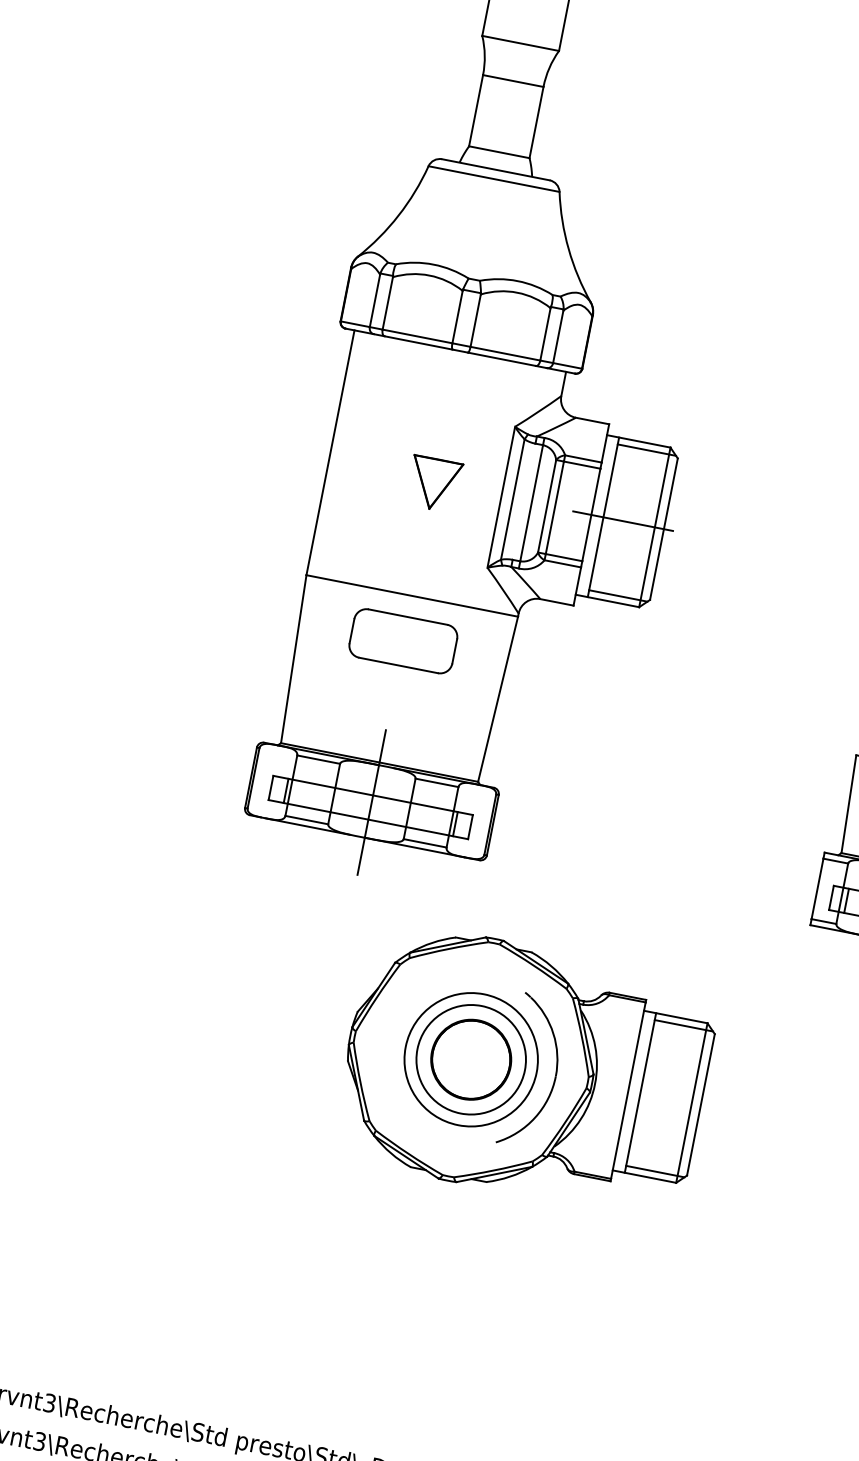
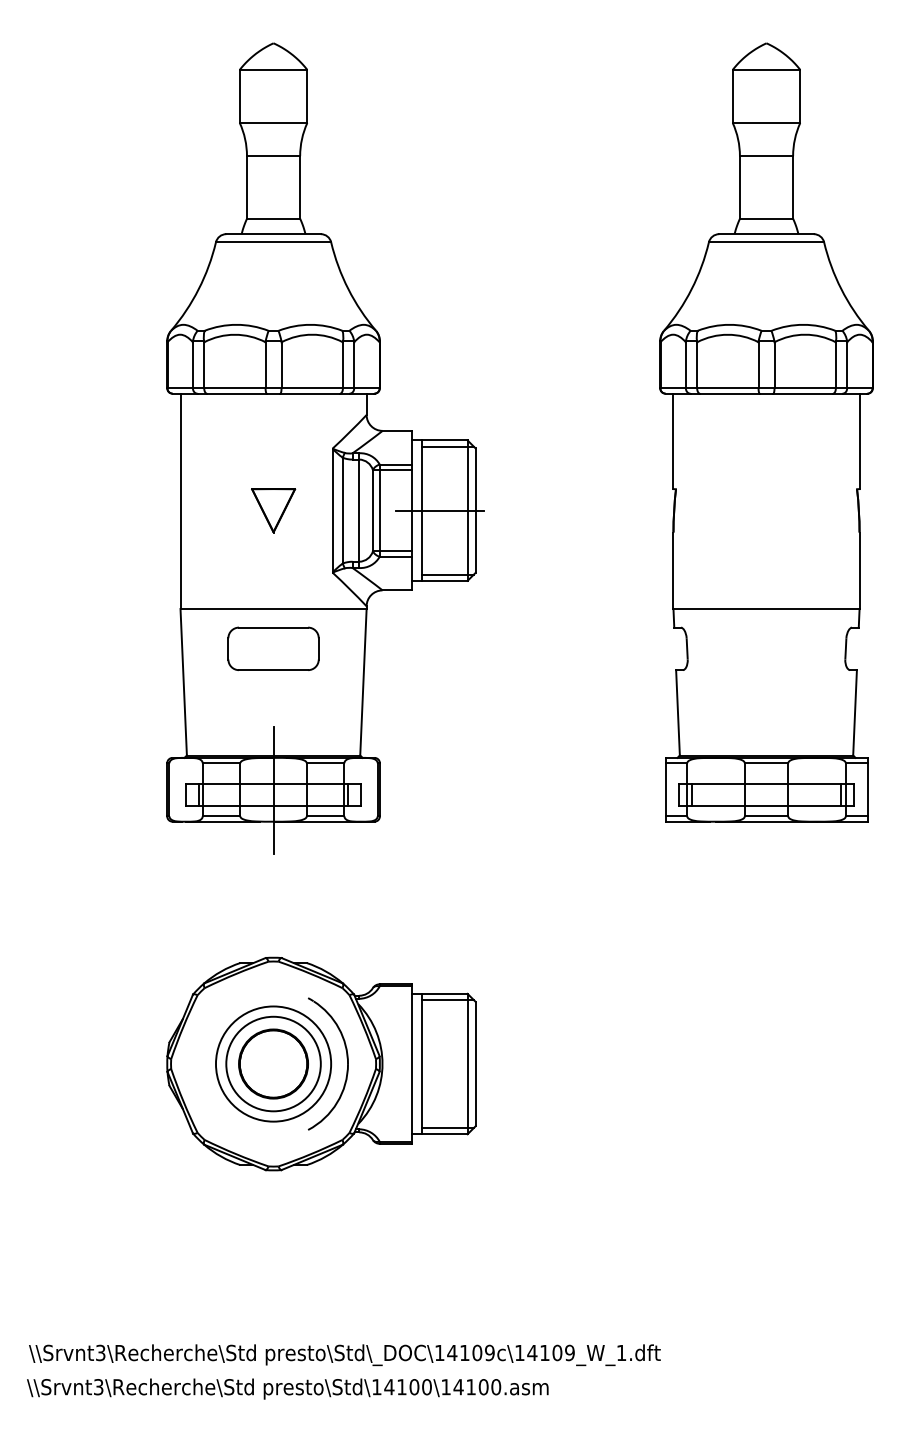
part: (525, 1069) -> (321, 1063), moved

